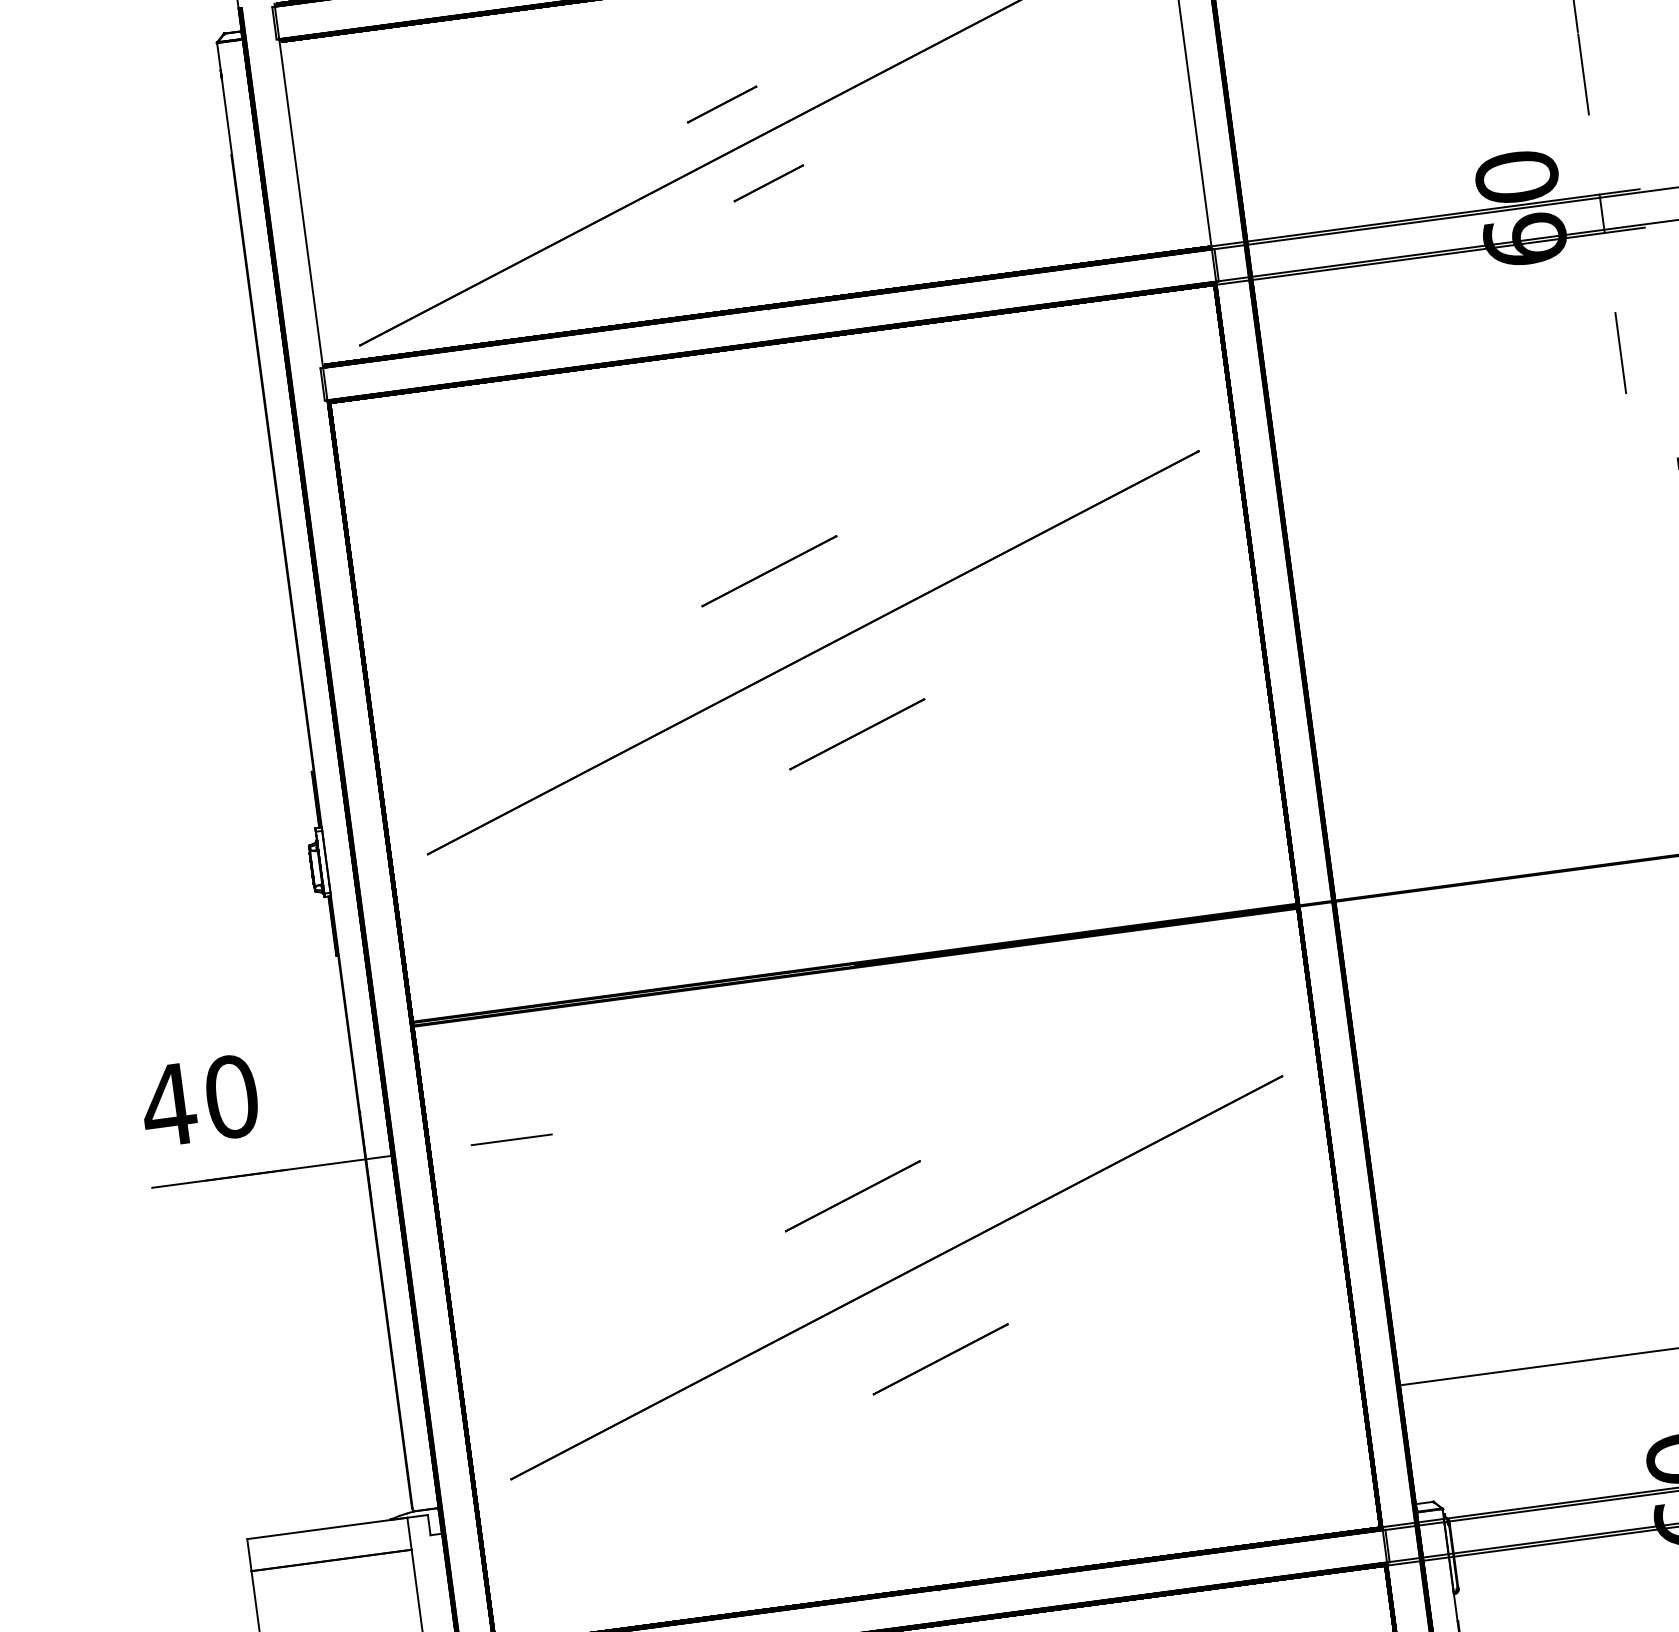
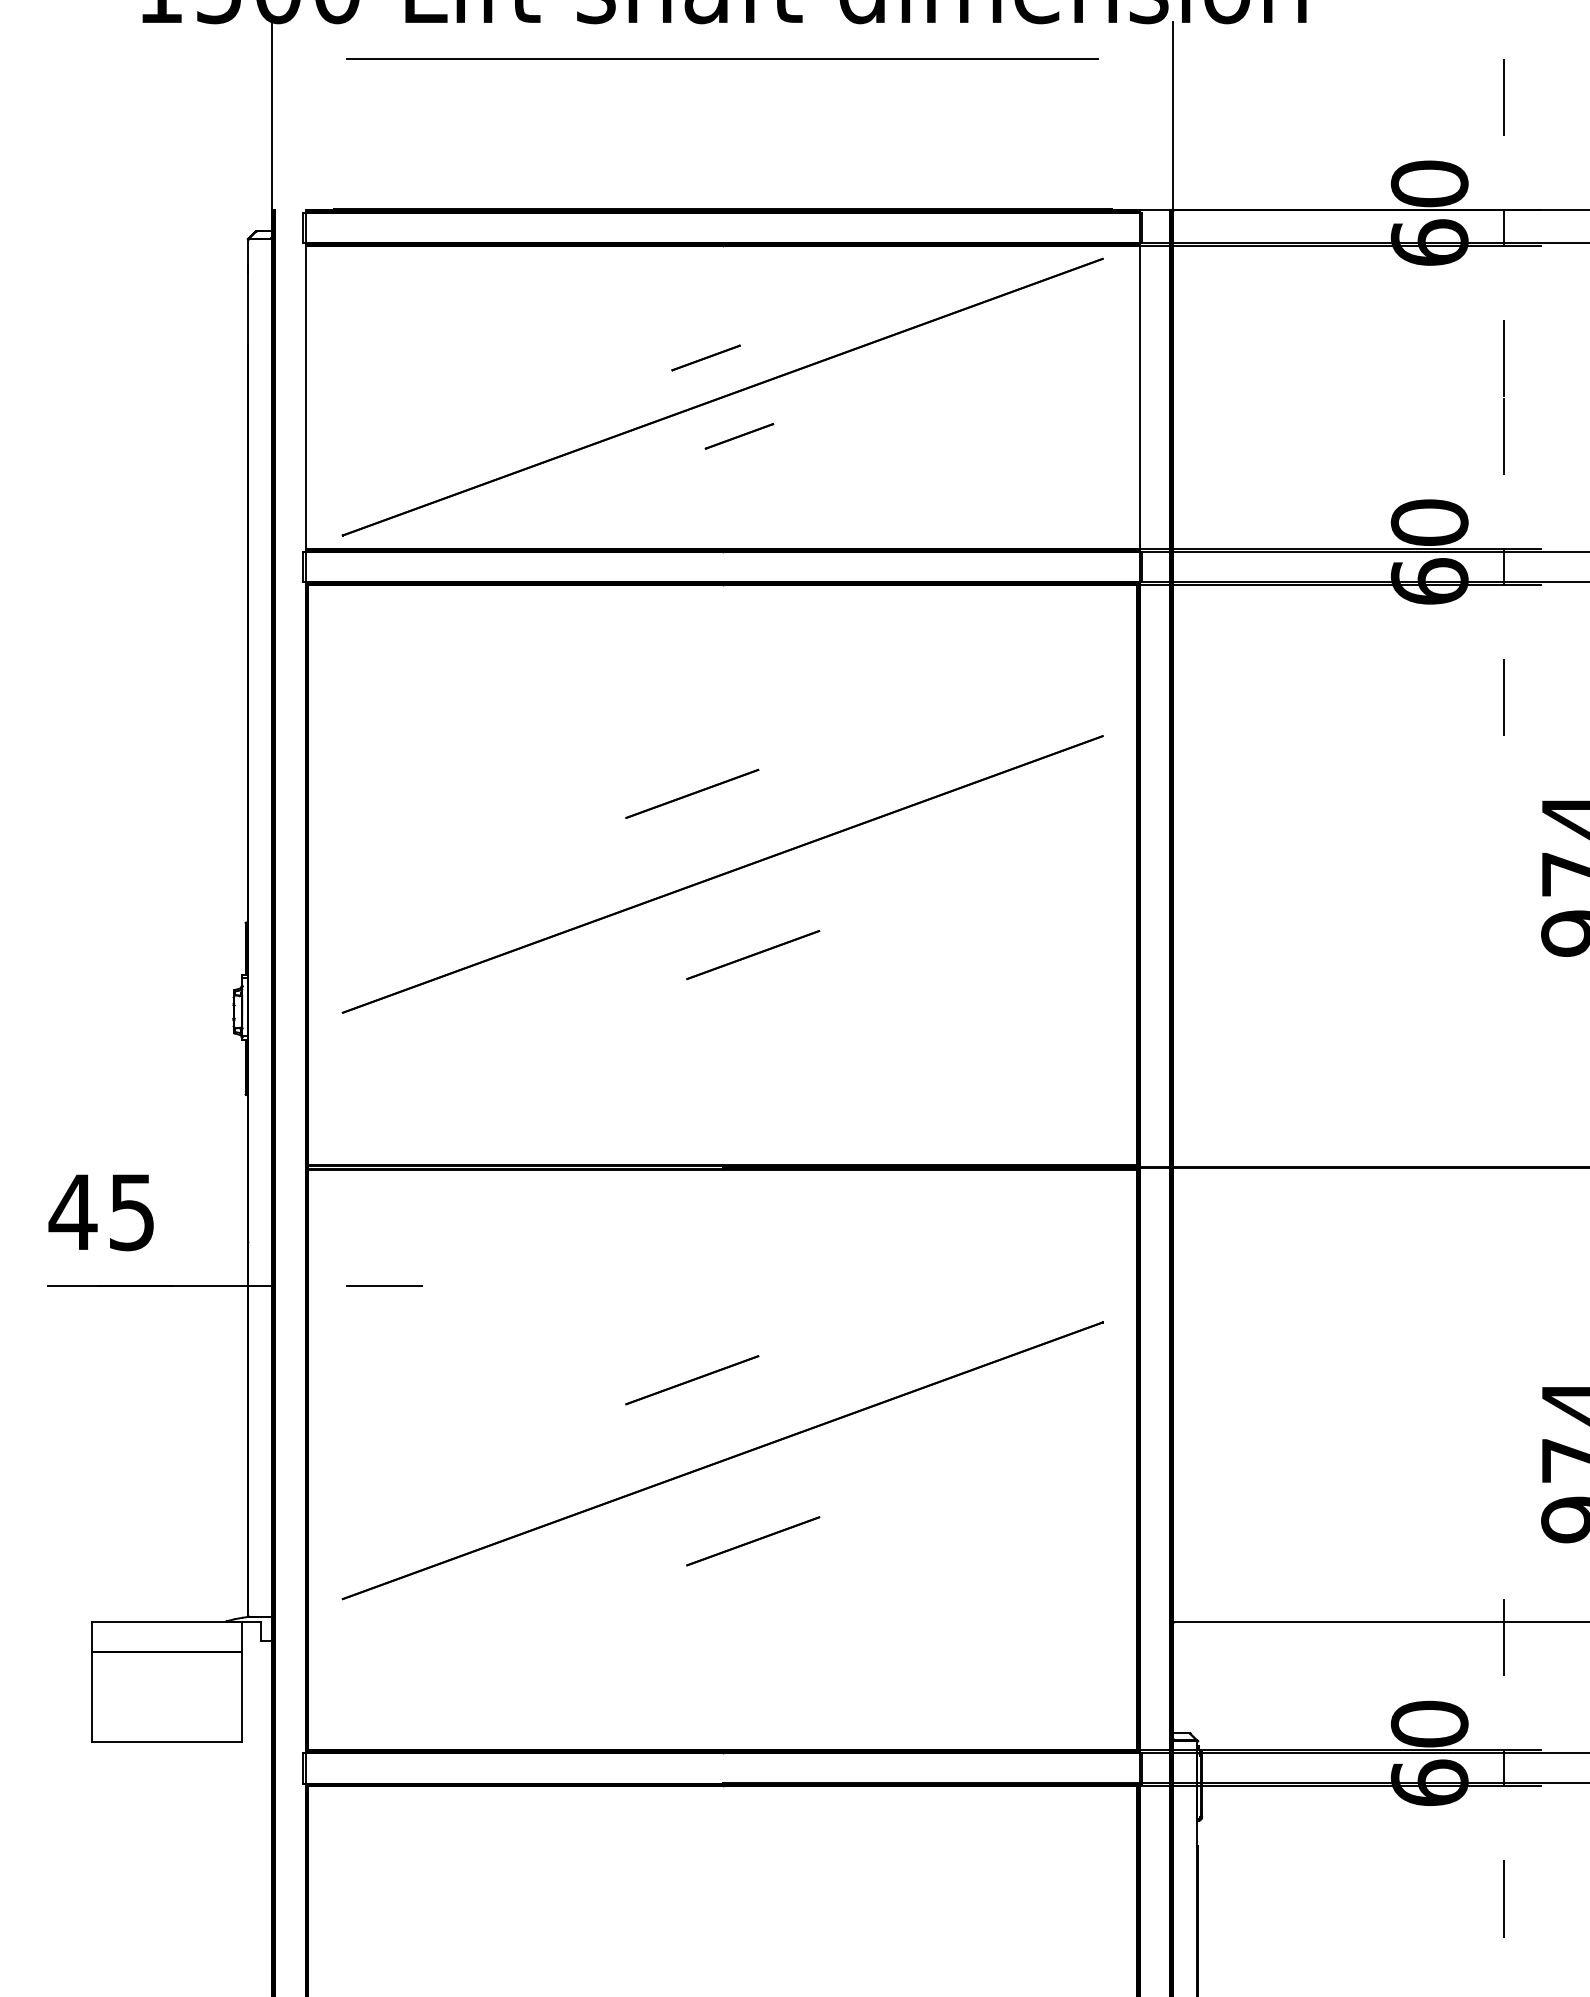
text: (232, 1097) -> (132, 1212), 40 -> 45

